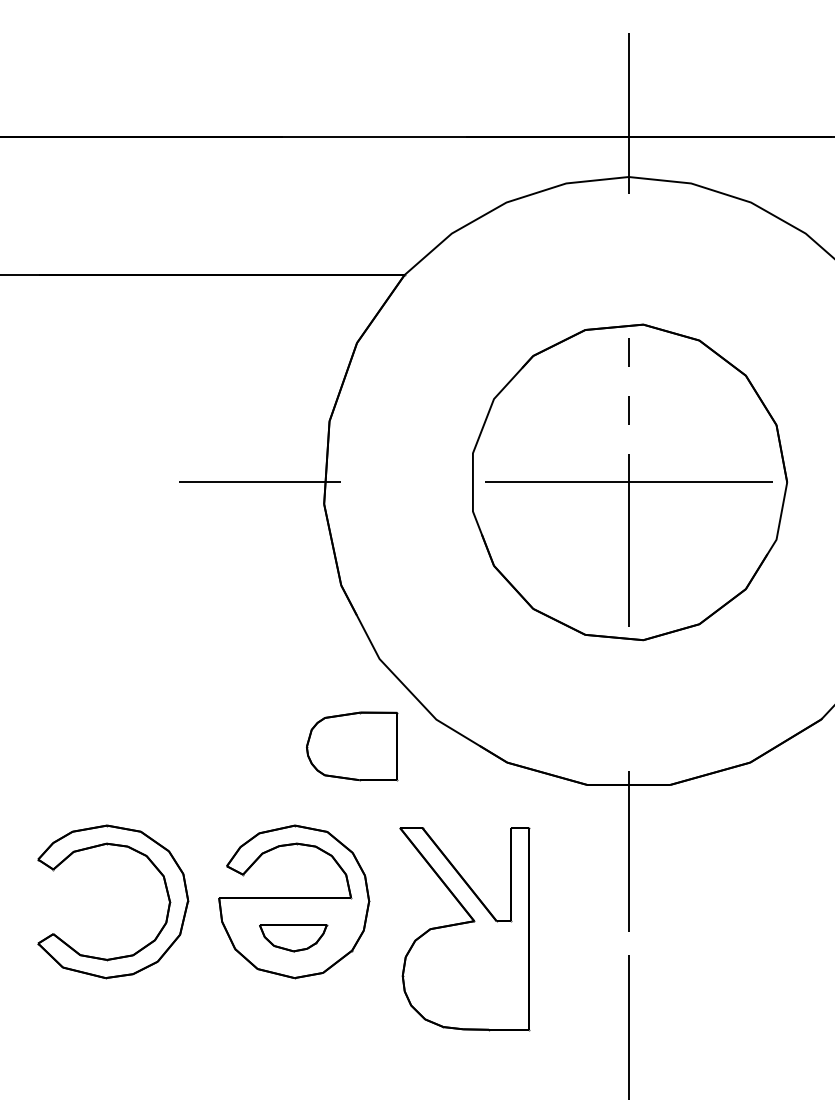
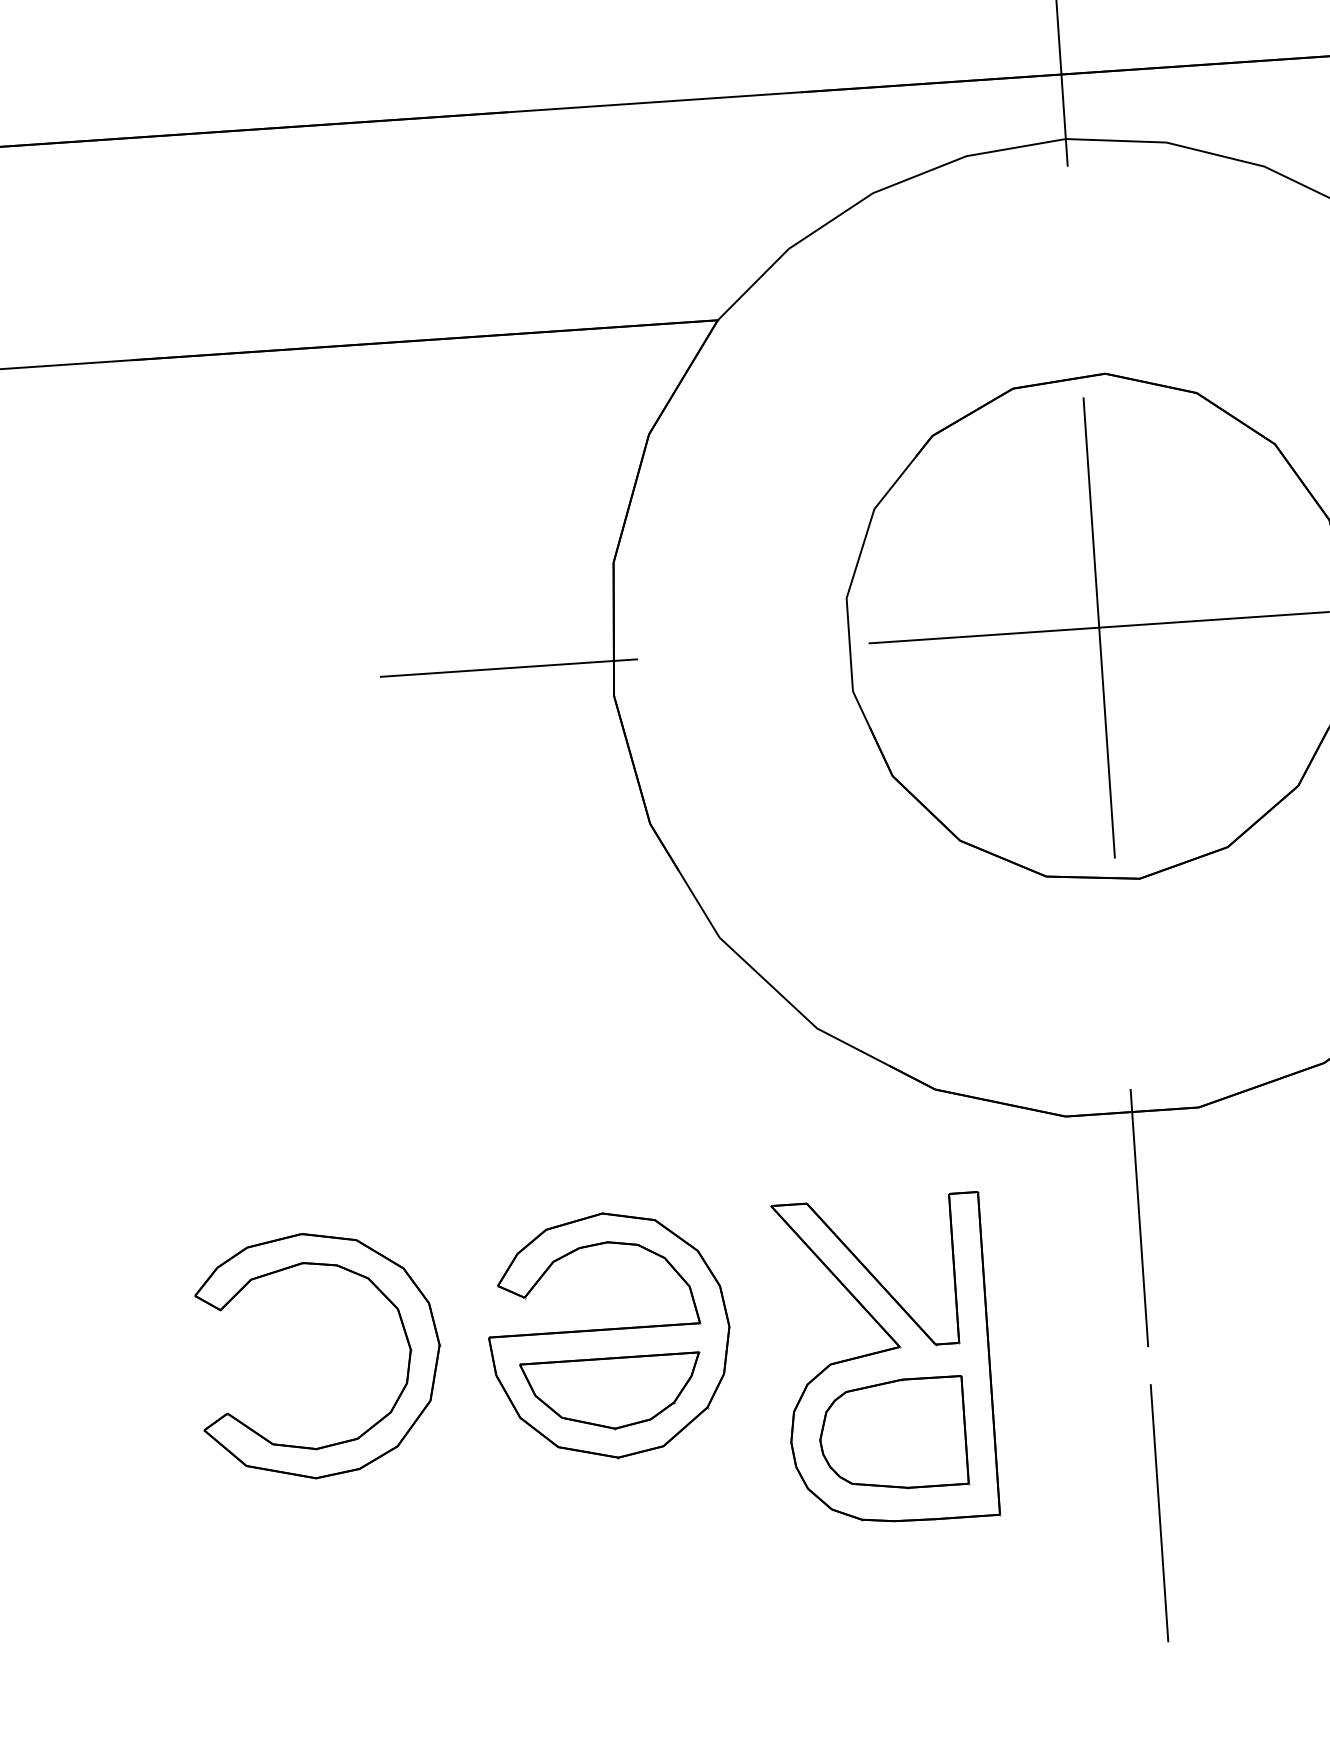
line: (628, 410) -> (1090, 512), dashed -> solid
part: (352, 746) -> (893, 1434), moved
part: (293, 938) -> (612, 1394), size x1.67

